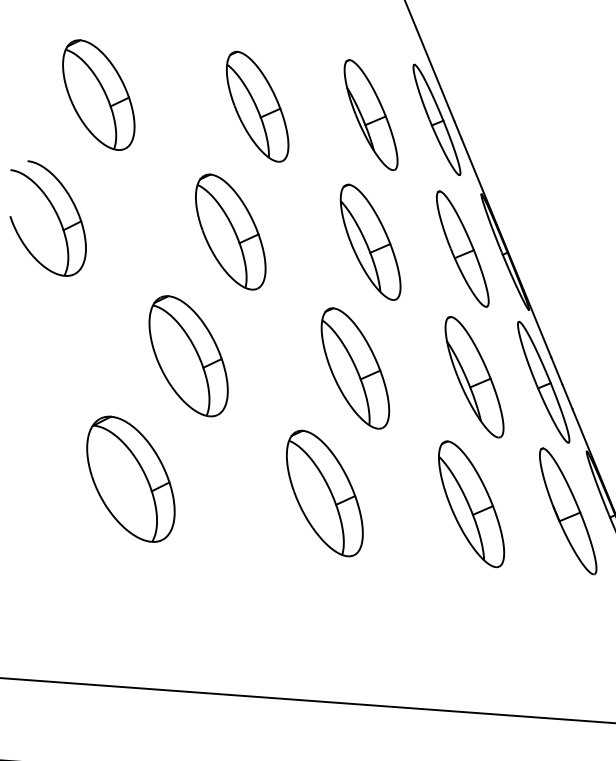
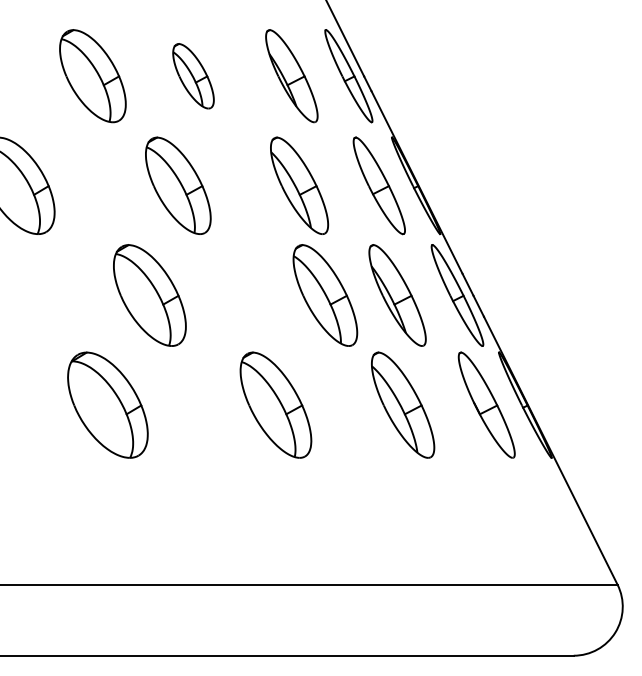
part: (98, 95) -> (92, 76), moved
part: (257, 107) -> (193, 76), size x0.7
part: (355, 368) -> (325, 295), moved

